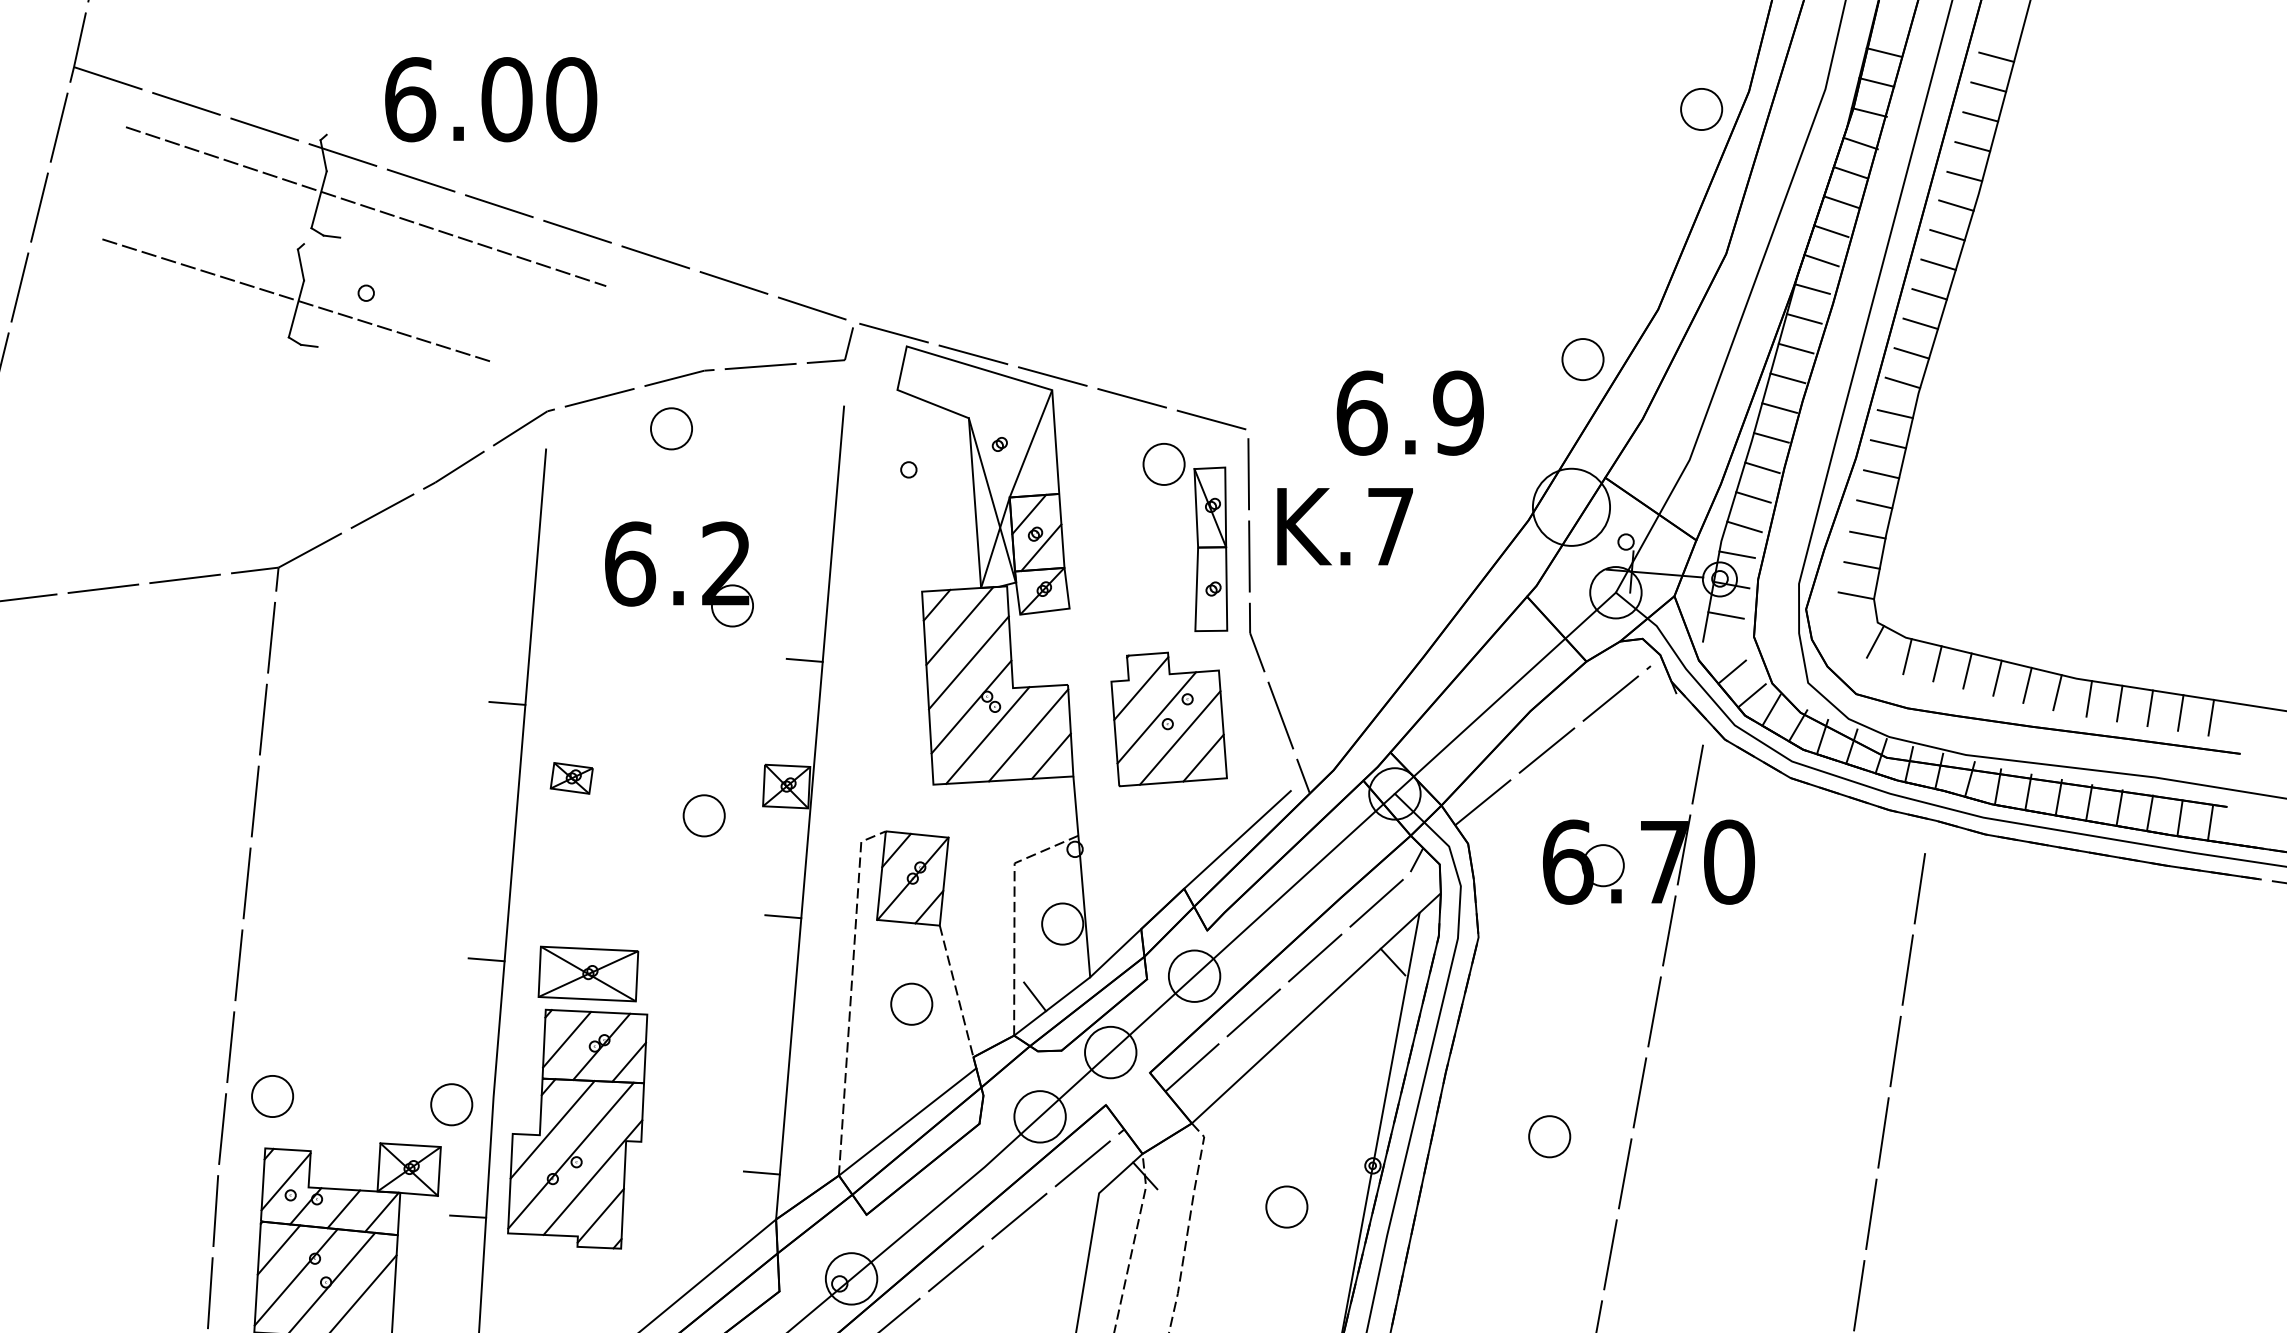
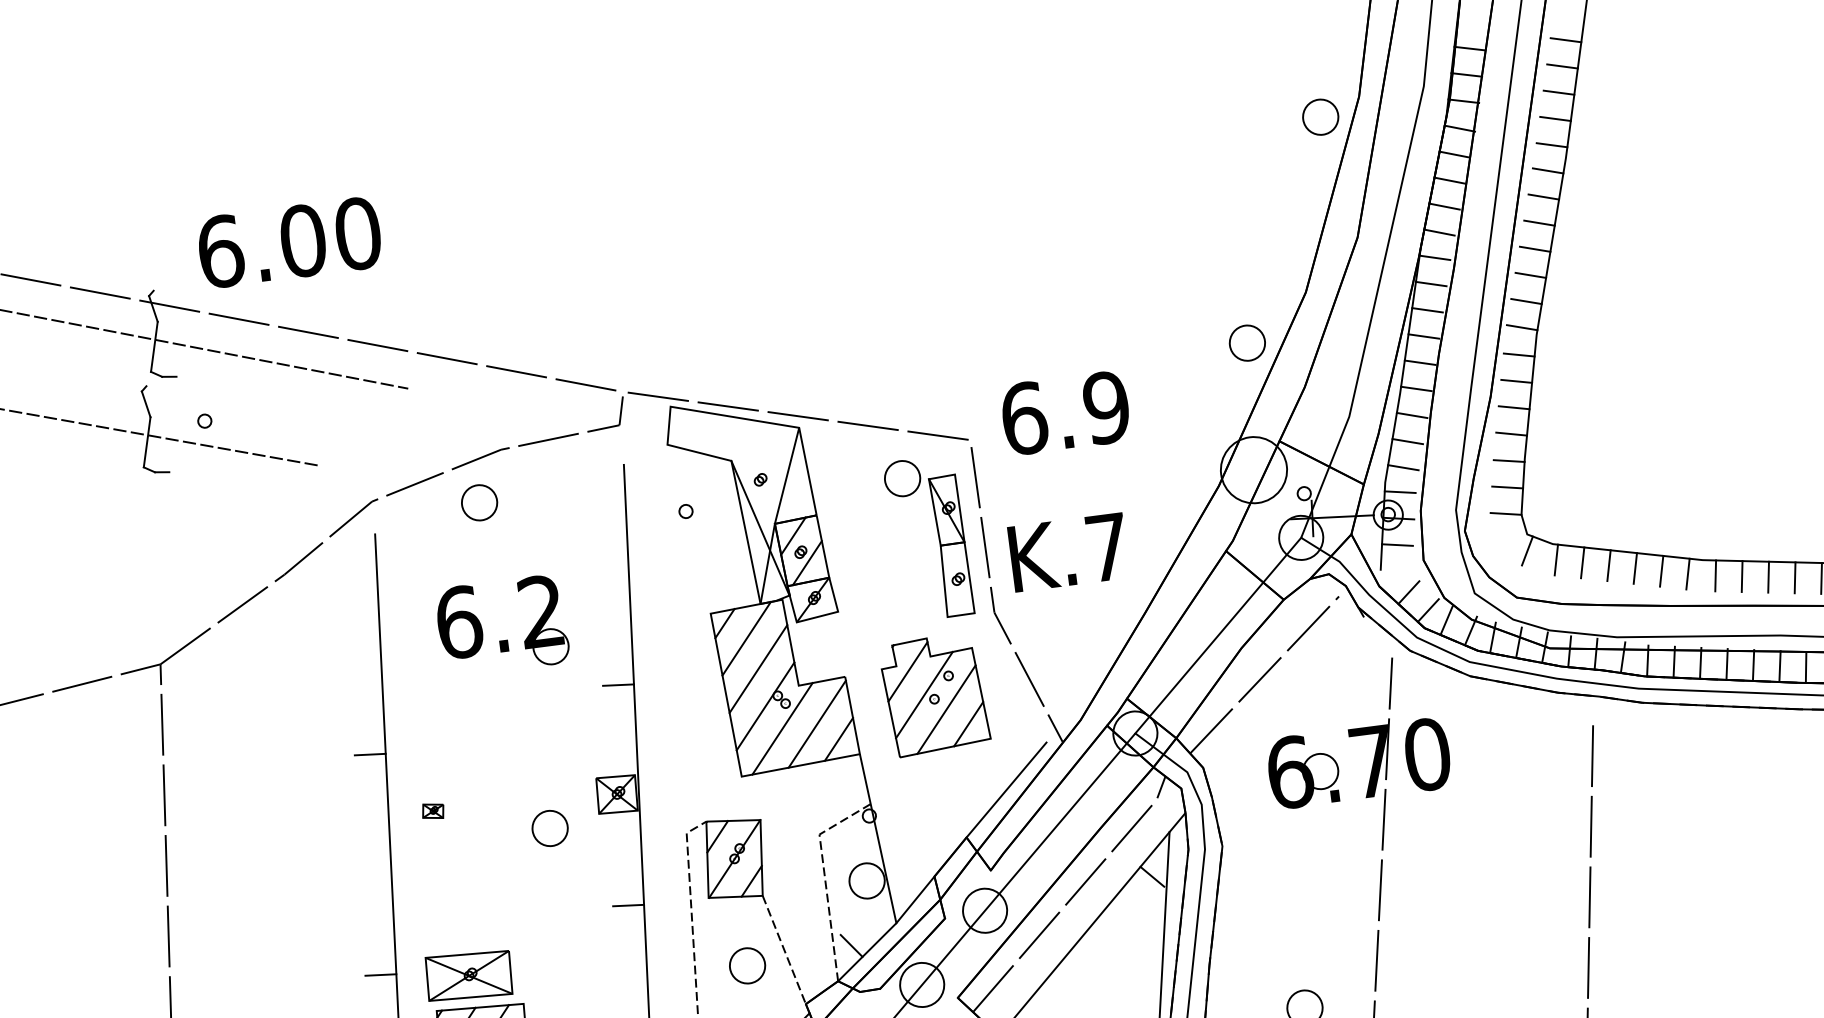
text: (1409, 412) -> (1064, 412), moved
text: (1344, 526) -> (1068, 552), moved
part: (571, 778) -> (433, 811), size x0.6

